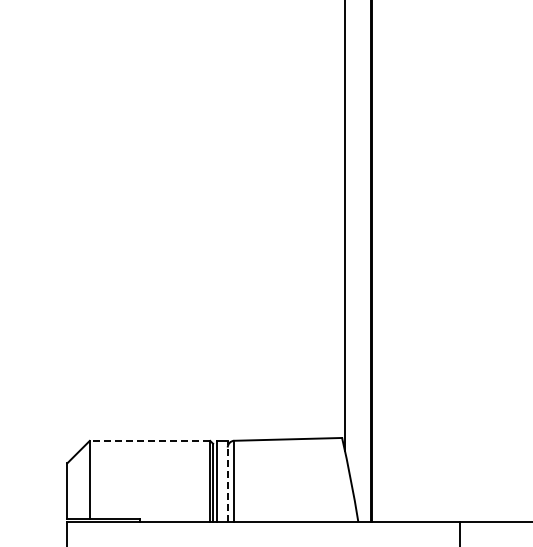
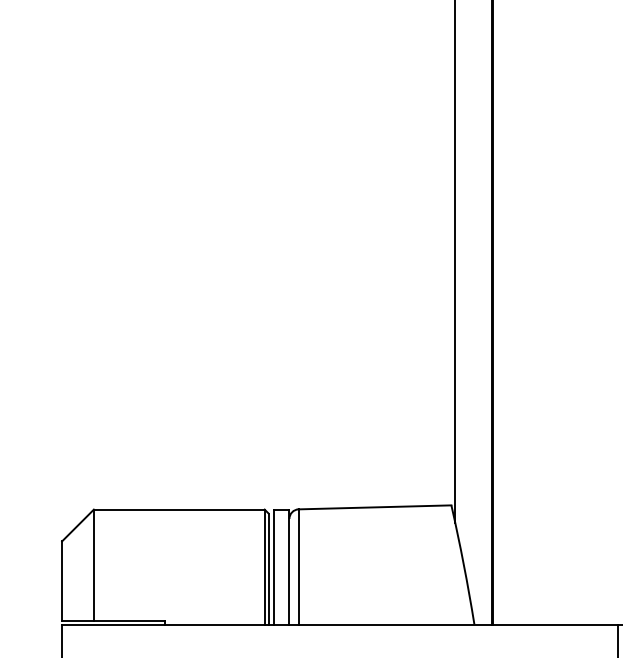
line: (149, 440) -> (178, 508), dashed -> solid
line: (227, 481) -> (289, 567), dashed -> solid

